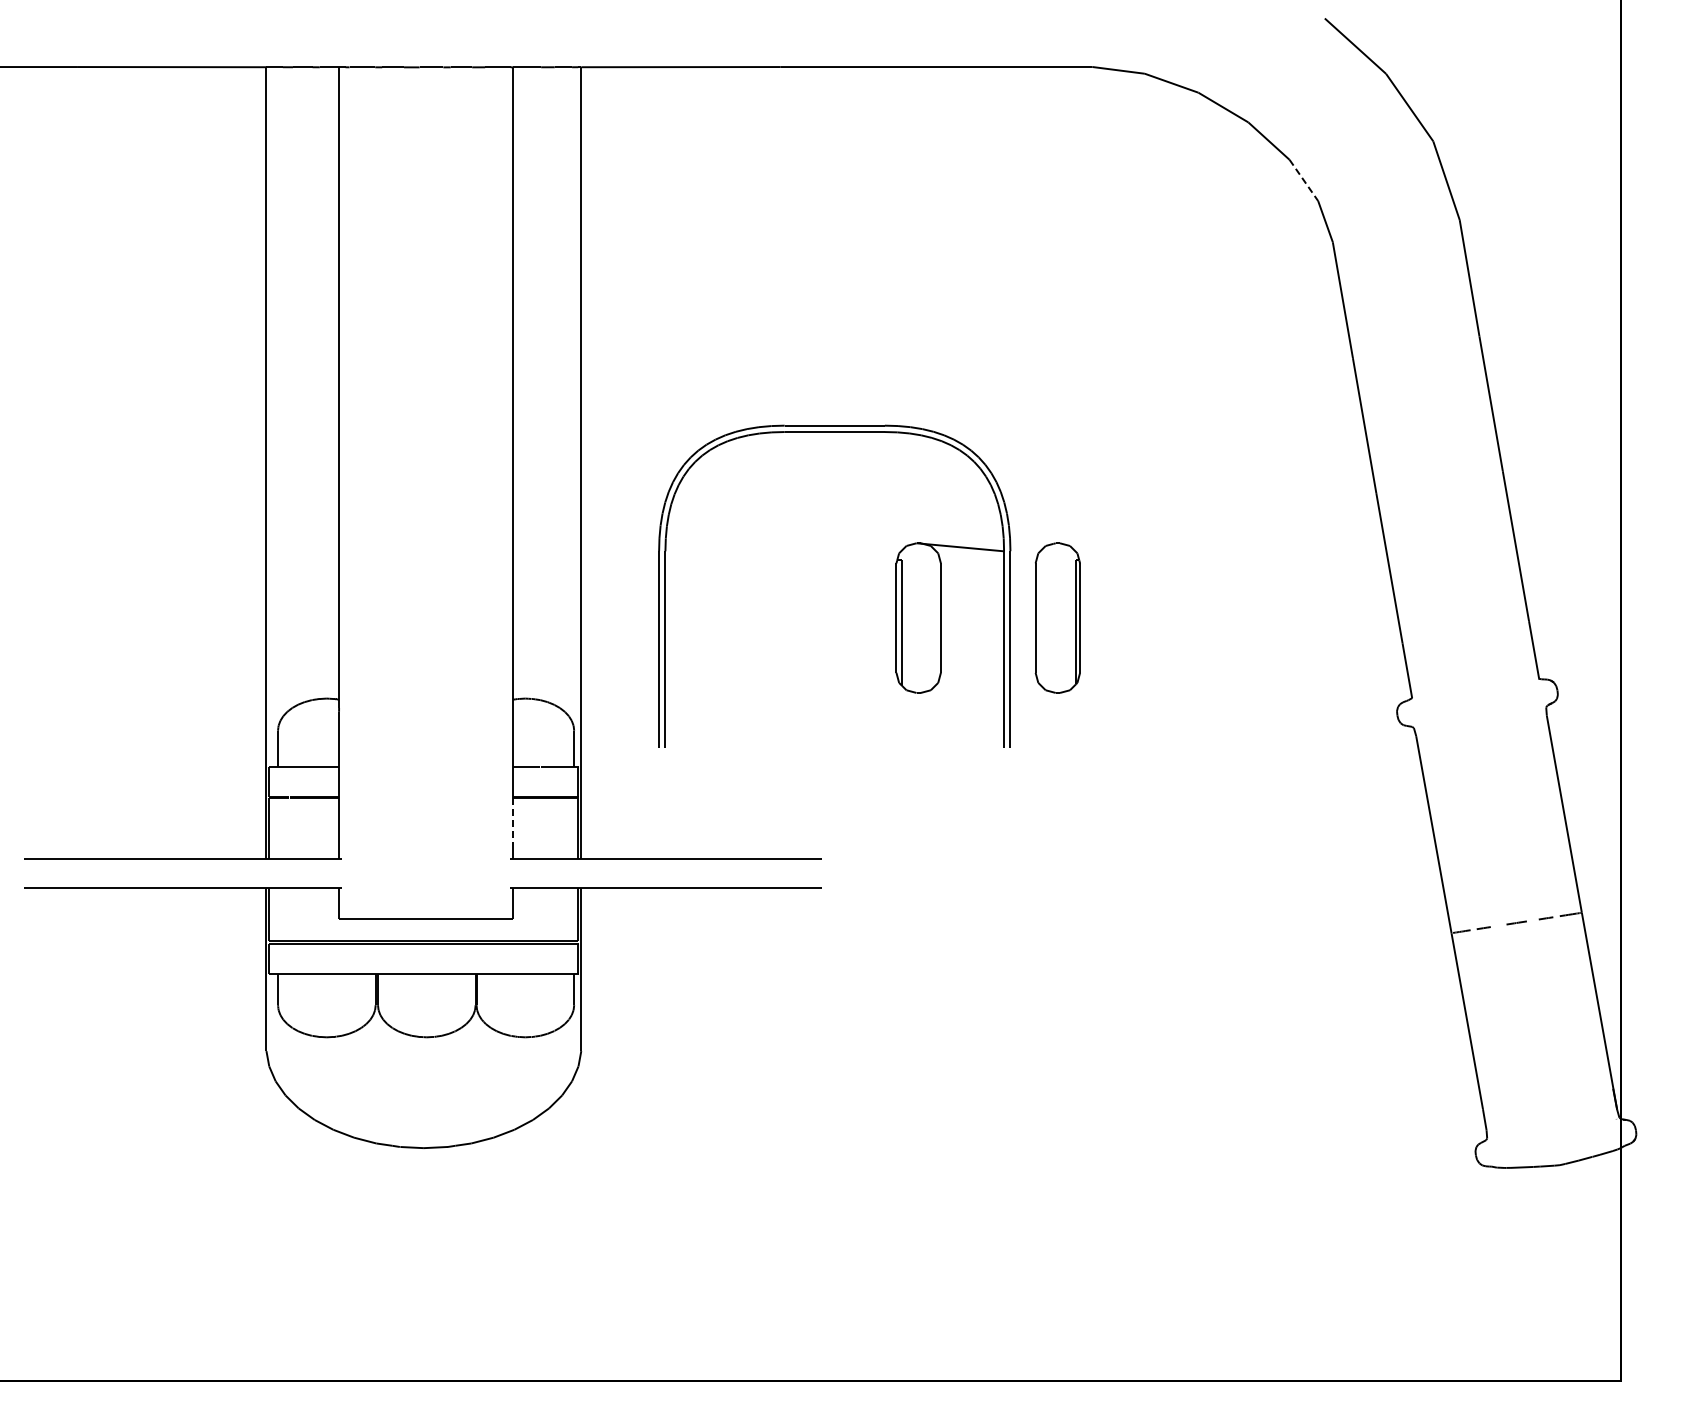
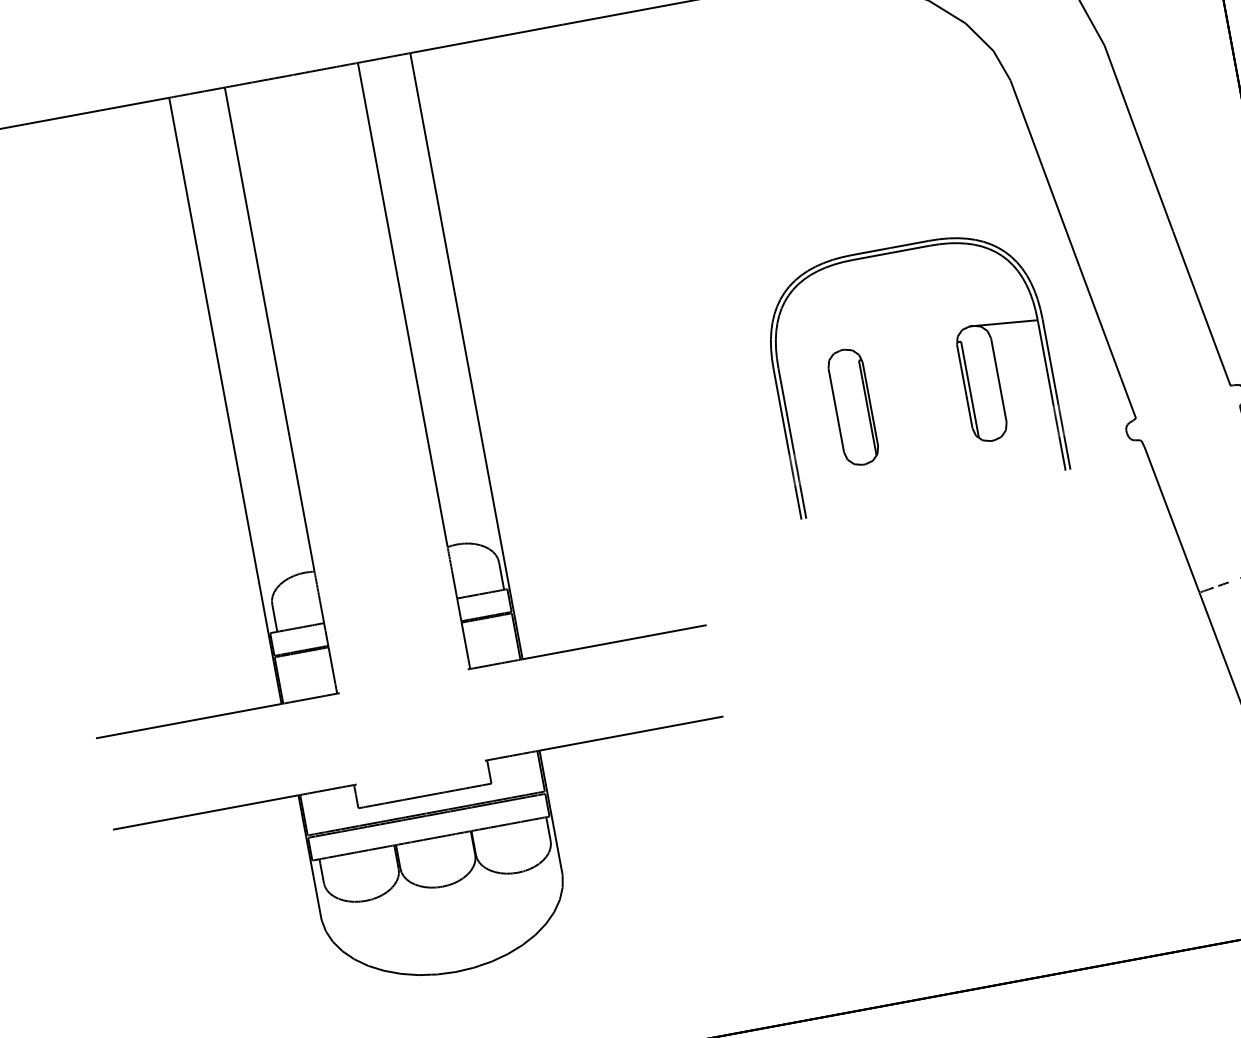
line: (1304, 180) -> (980, 37), dashed -> solid
part: (895, 585) -> (959, 361), moved
line: (512, 823) -> (464, 641), dashed -> solid
part: (422, 1017) -> (436, 872), moved

